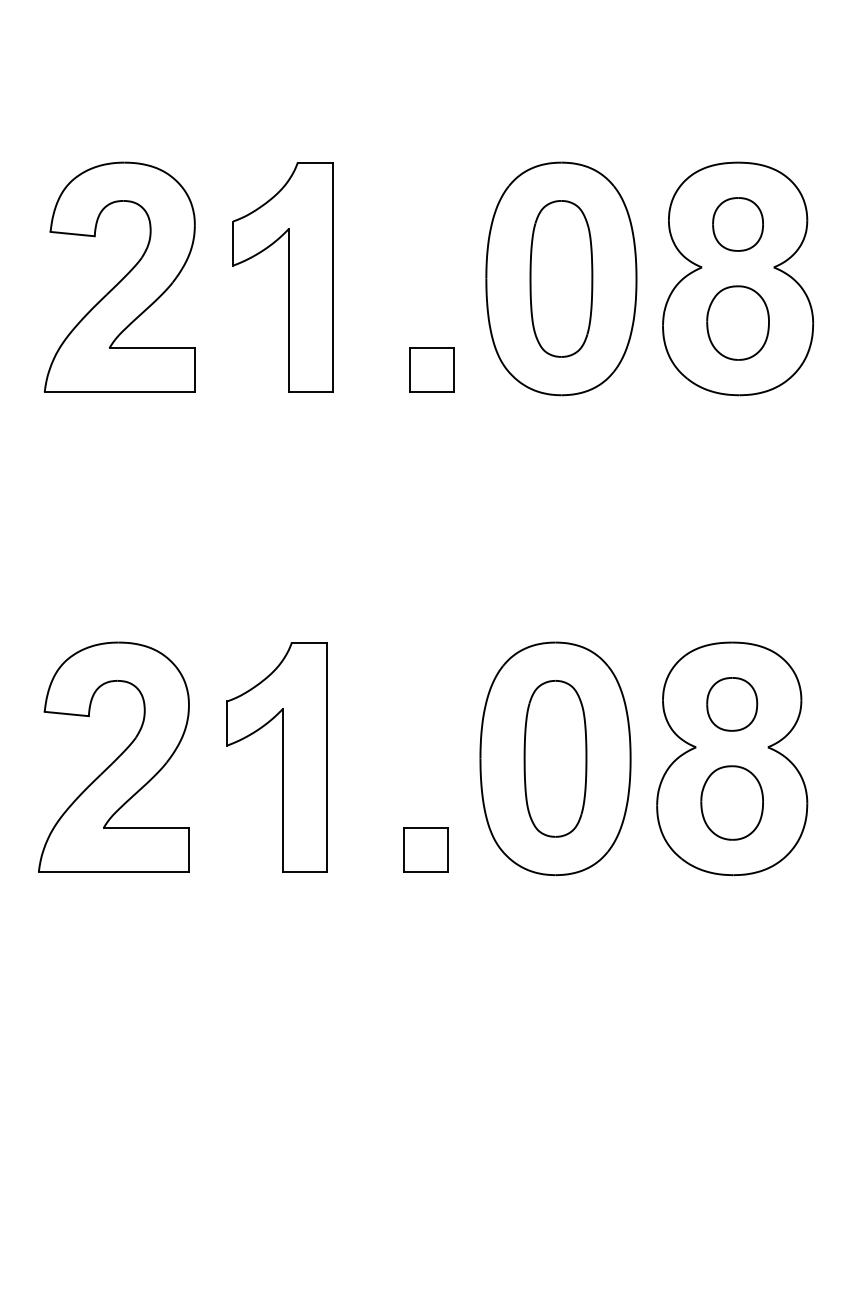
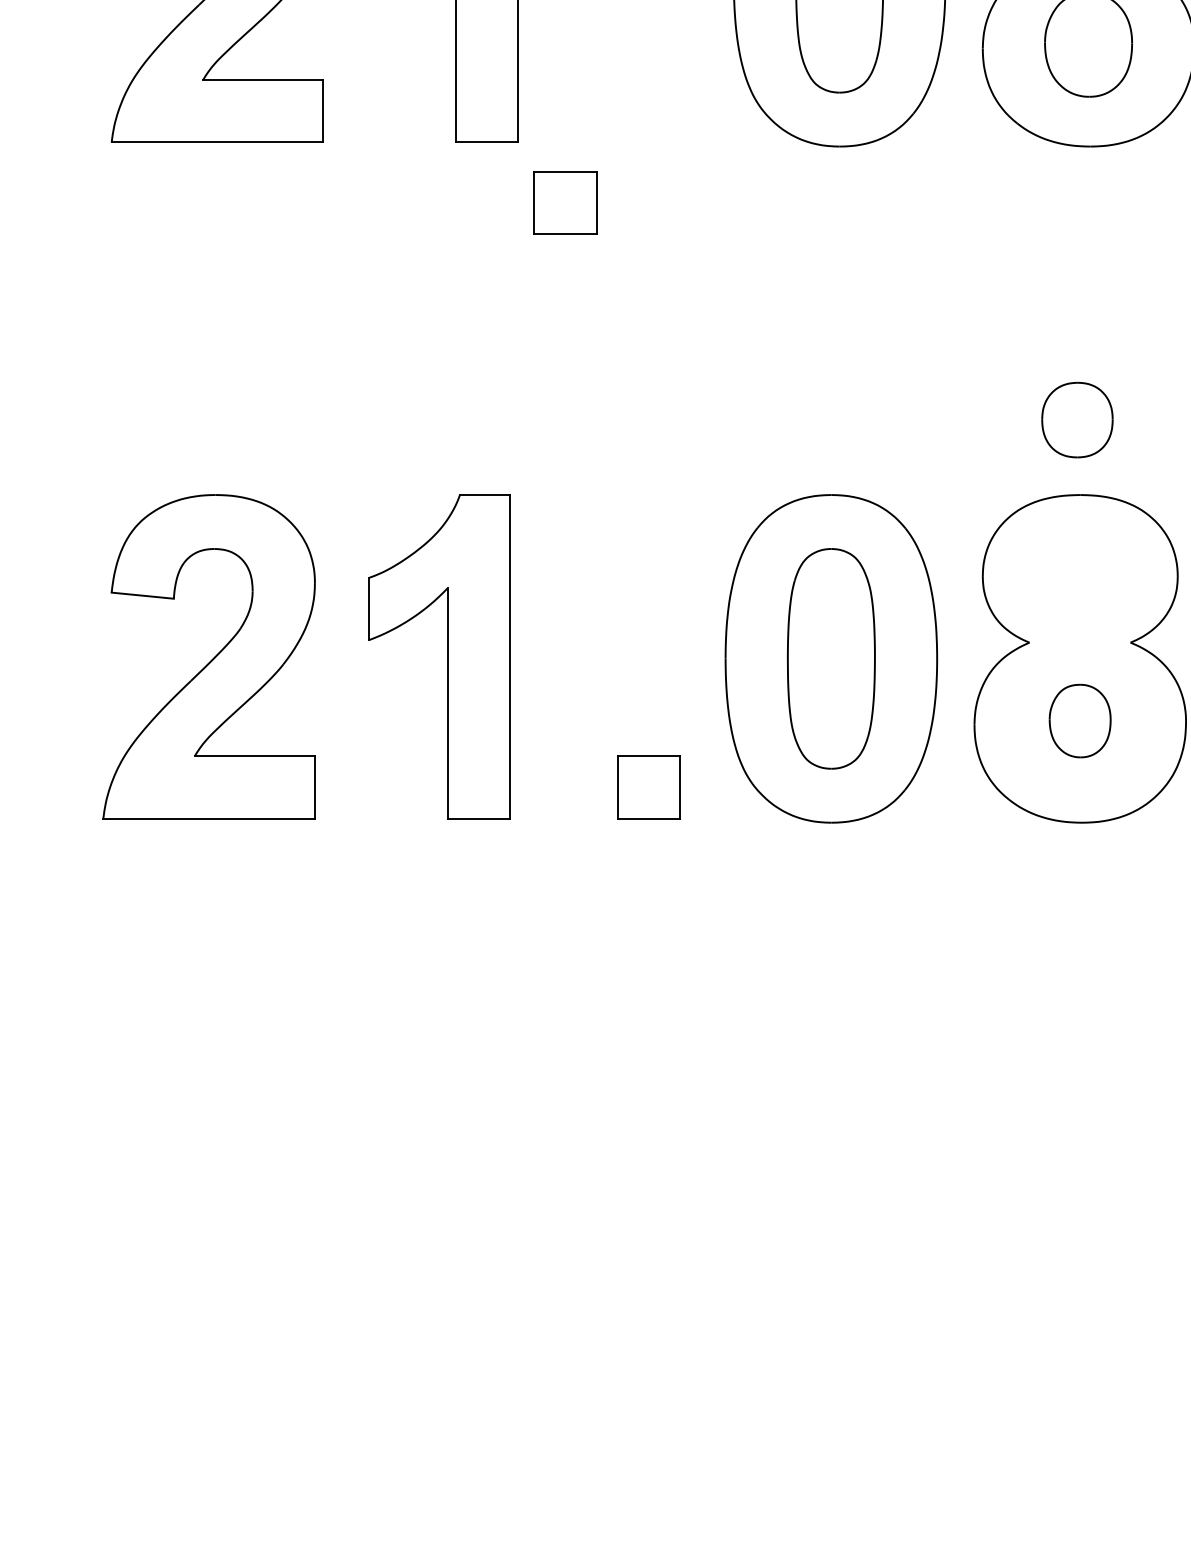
part: (431, 369) -> (565, 201), moved
part: (732, 704) -> (1077, 420), moved
part: (731, 802) -> (1079, 720), size x0.7

